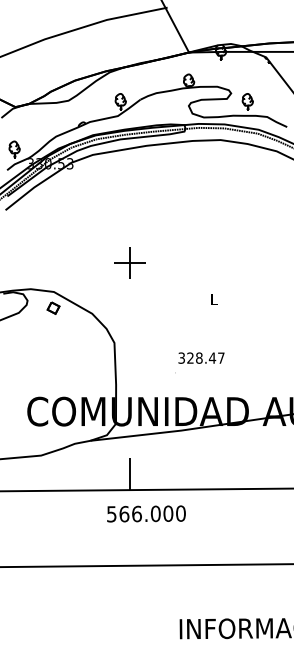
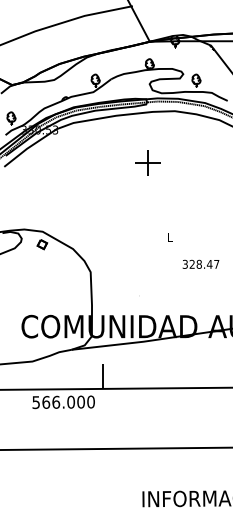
part: (129, 262) -> (147, 162), moved
text: (201, 357) -> (200, 263), moved
text: (146, 513) -> (63, 401), moved

